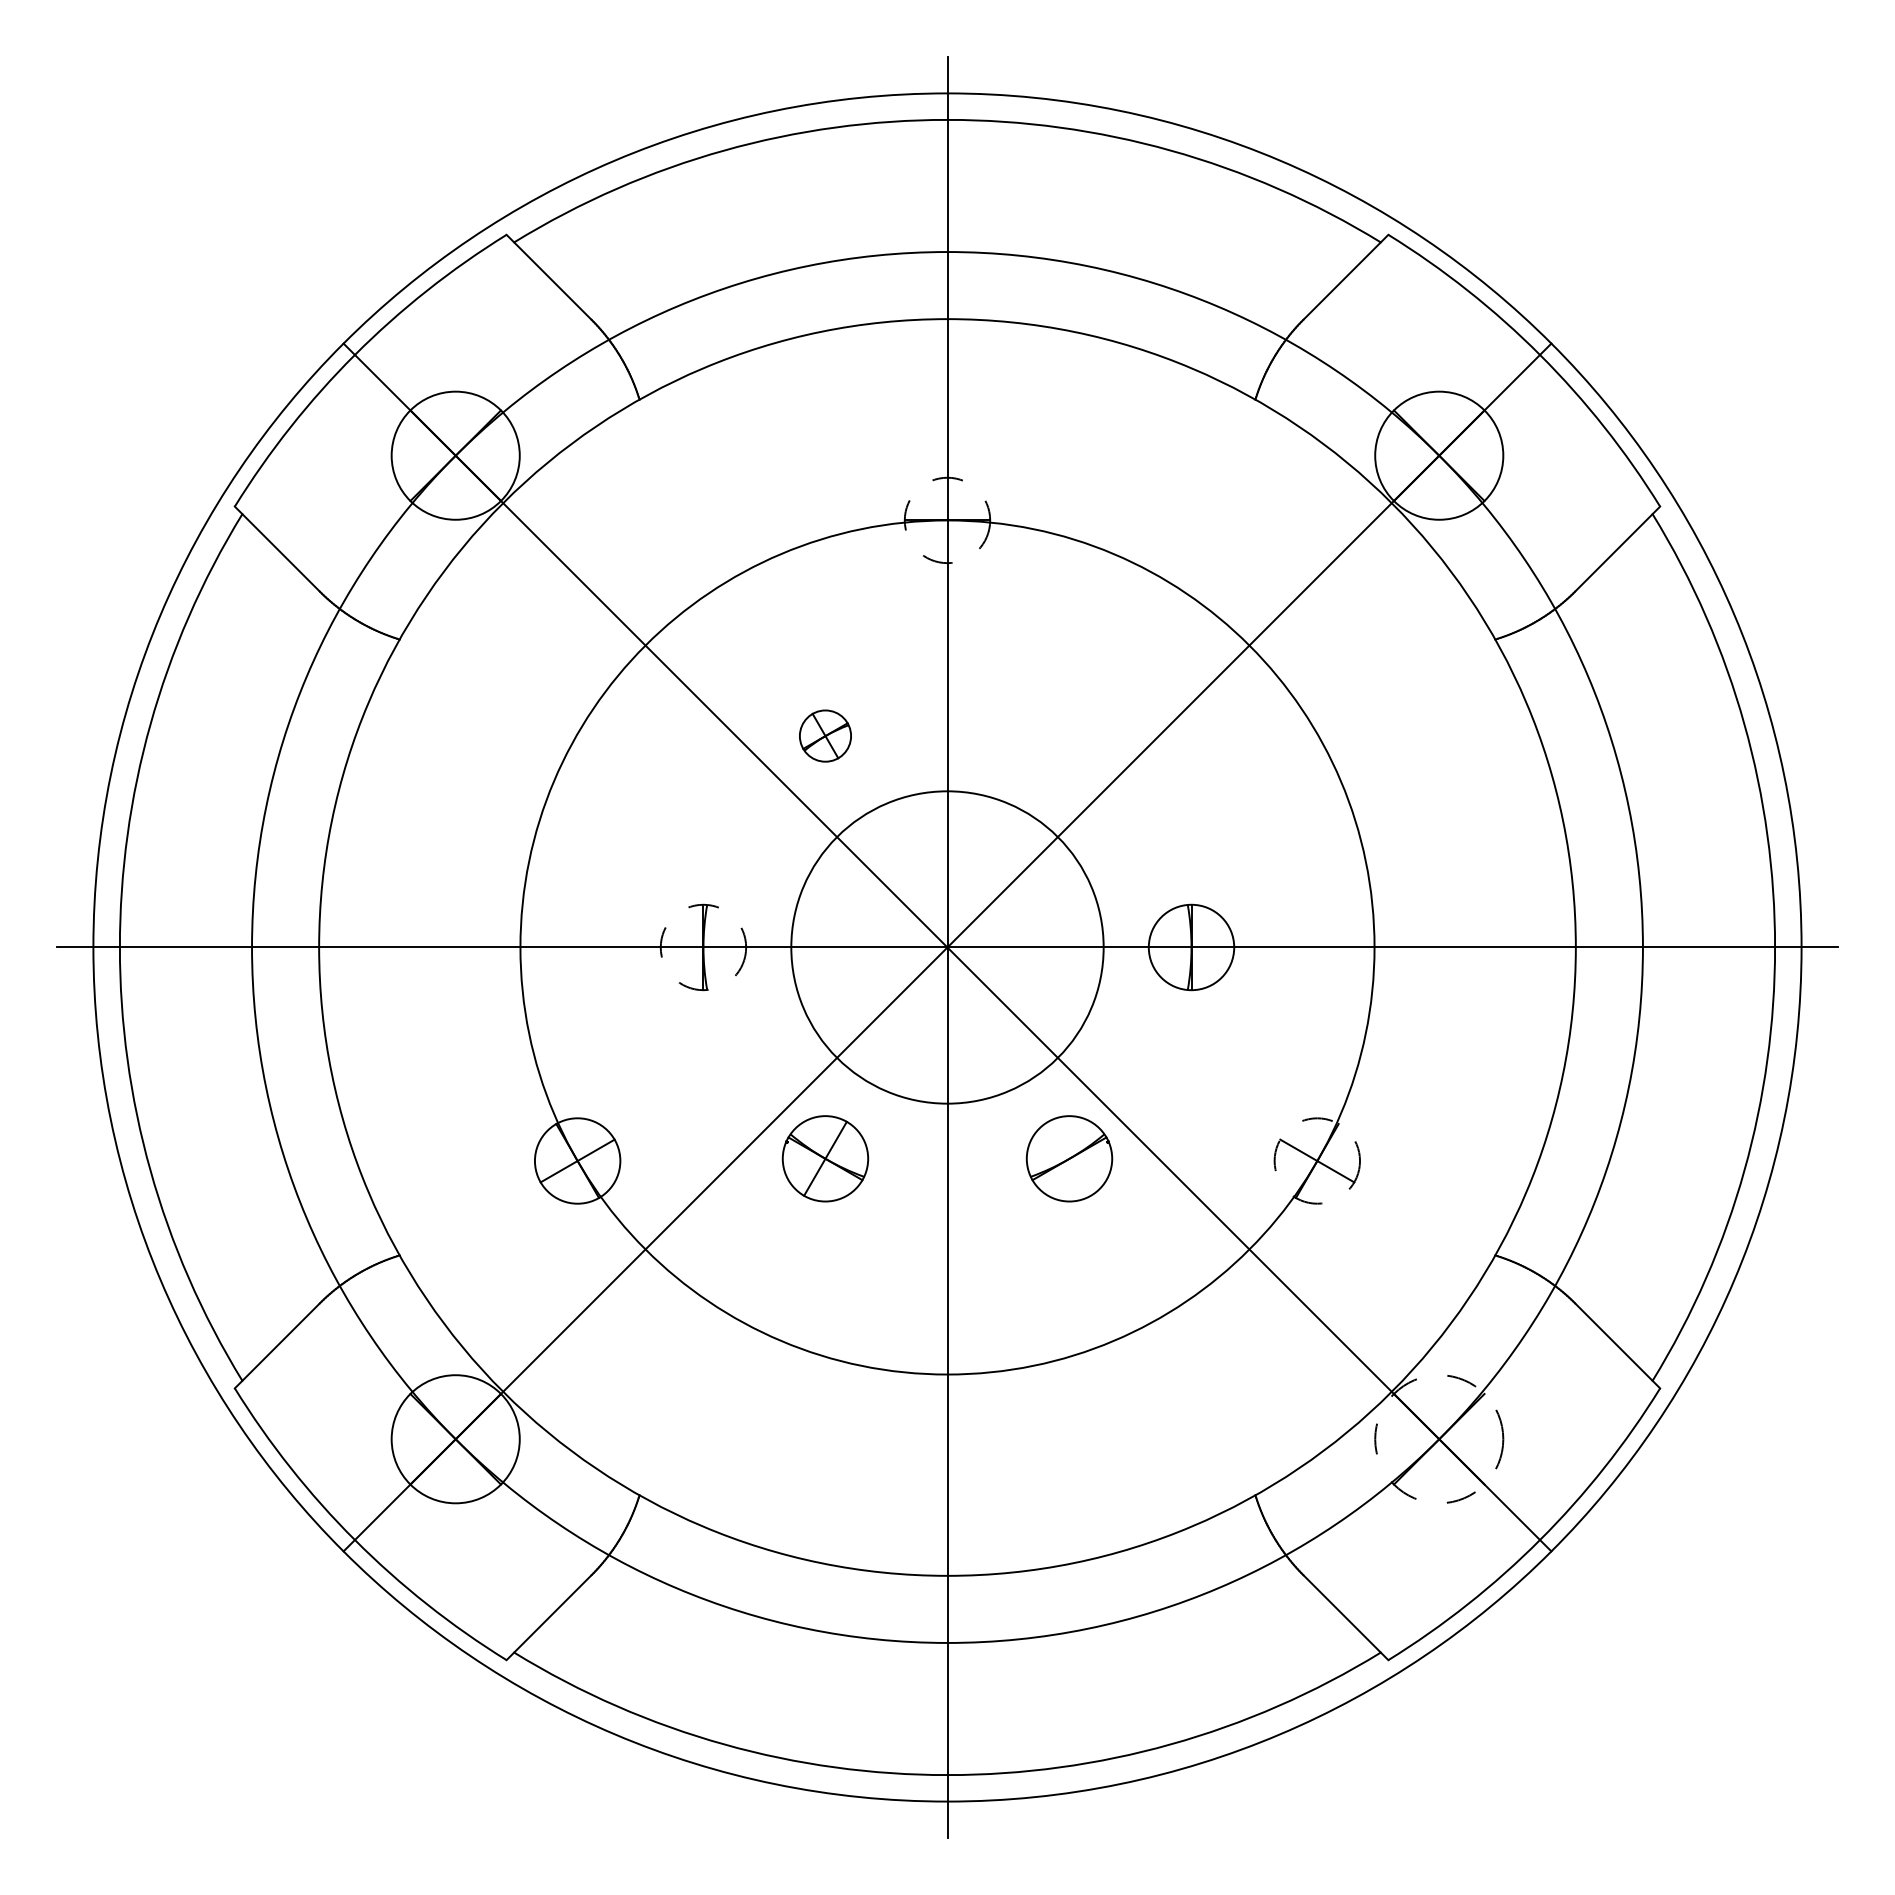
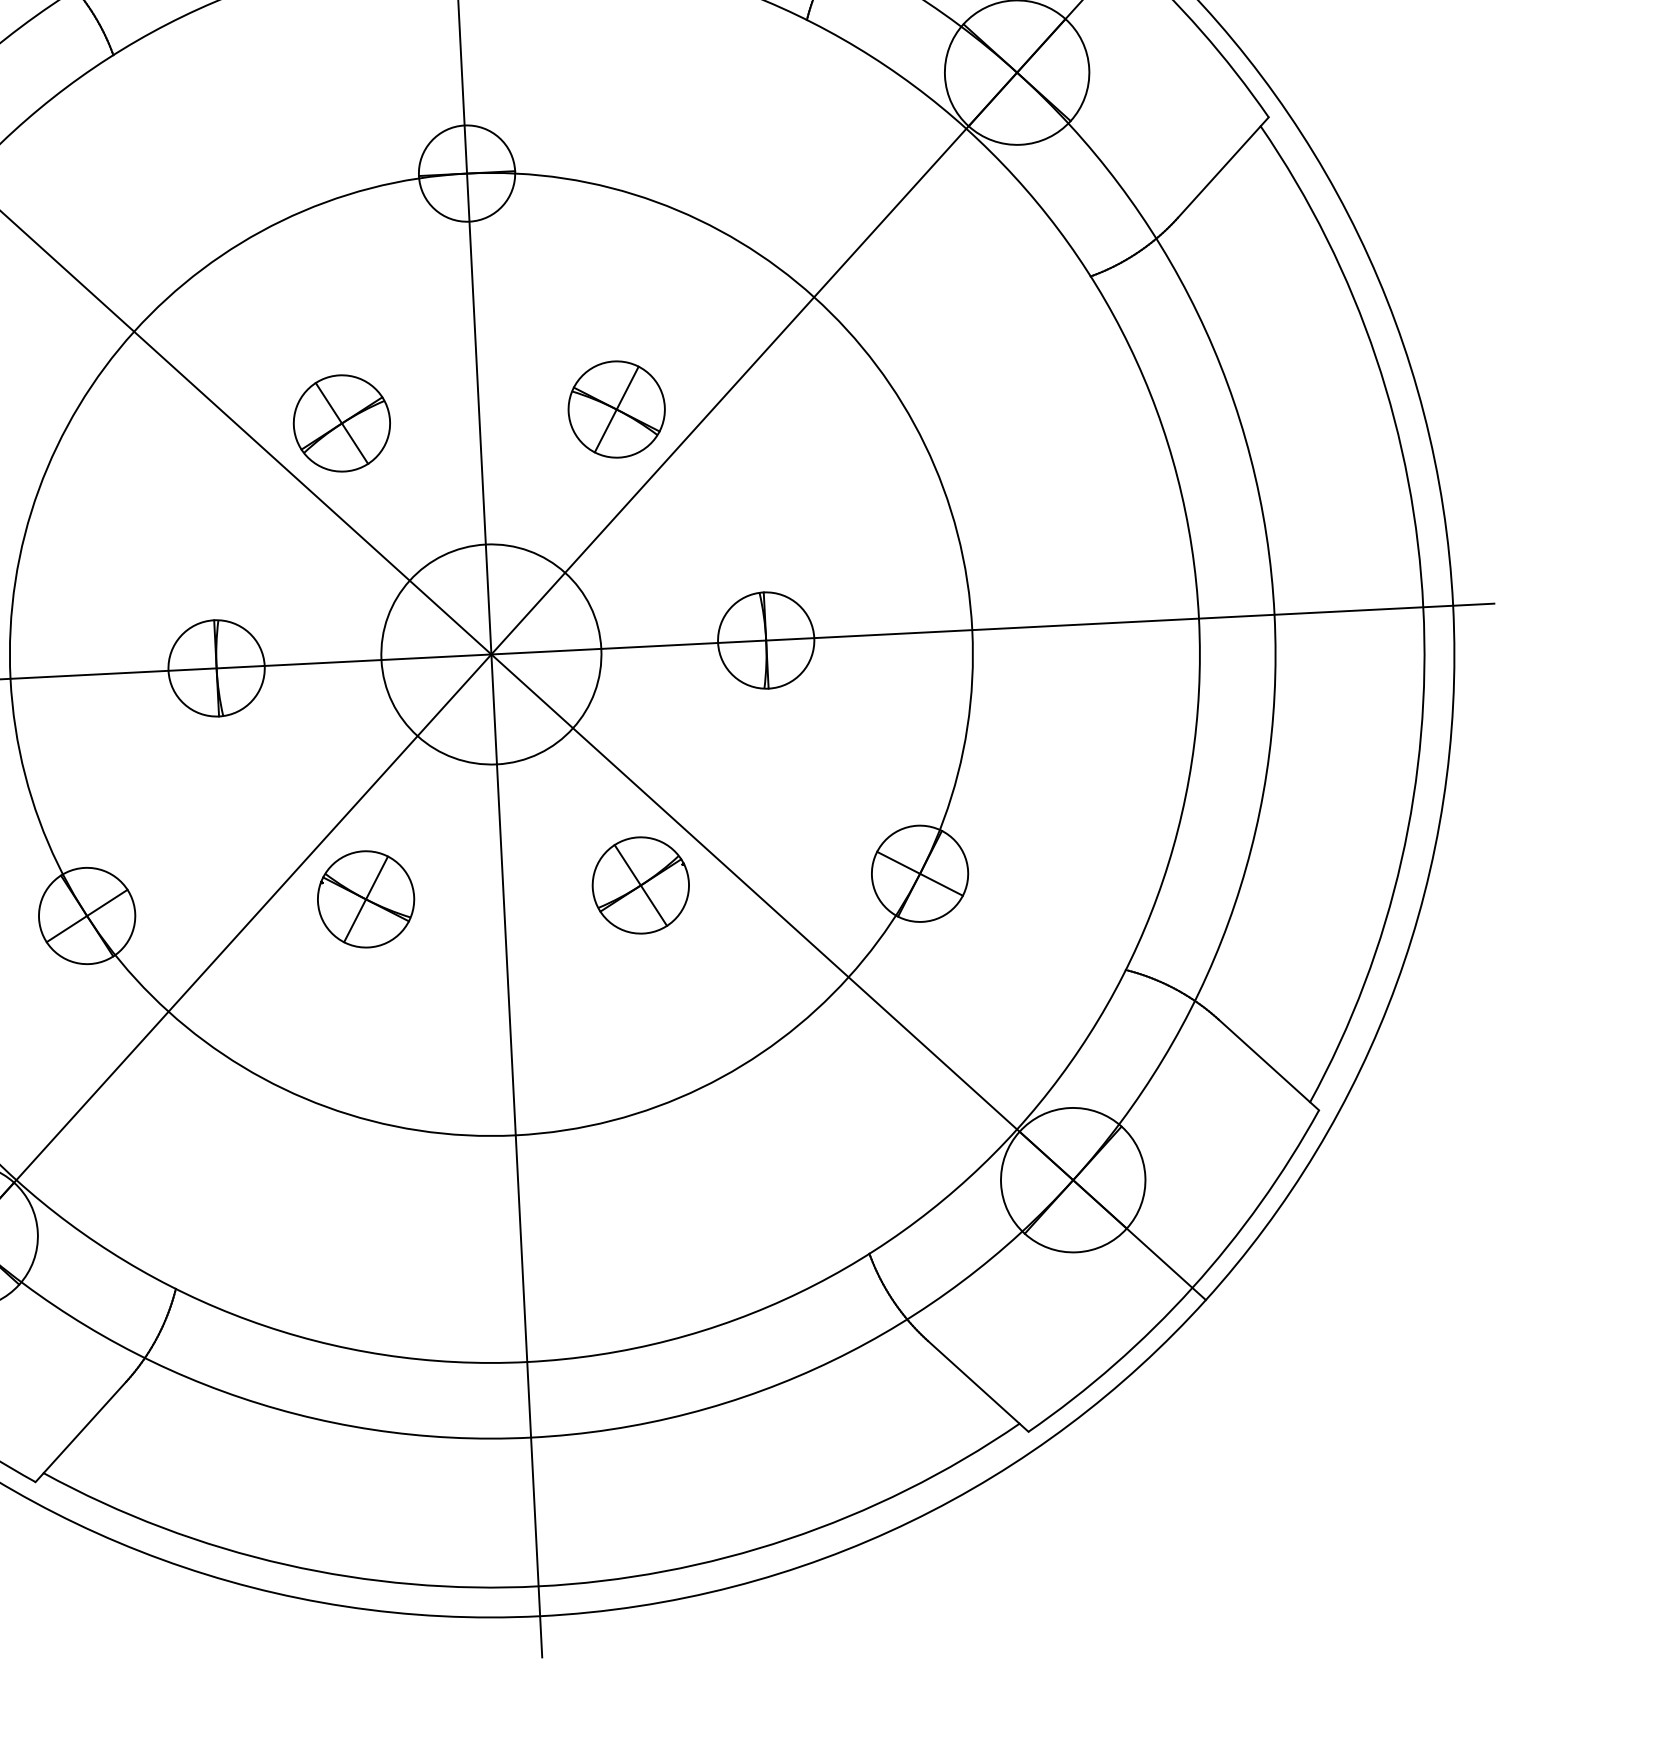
circle: (947, 520) -> (467, 173), dashed -> solid
part: (825, 735) -> (341, 422), size x1.67
part: (1069, 735) -> (616, 408), added
circle: (703, 947) -> (216, 668), dashed -> solid
circle: (947, 947) -> (491, 654), size x0.62
line: (1069, 1158) -> (640, 885), added
circle: (1317, 1160) -> (920, 873), dashed -> solid
circle: (1439, 1439) -> (1073, 1180), dashed -> solid

